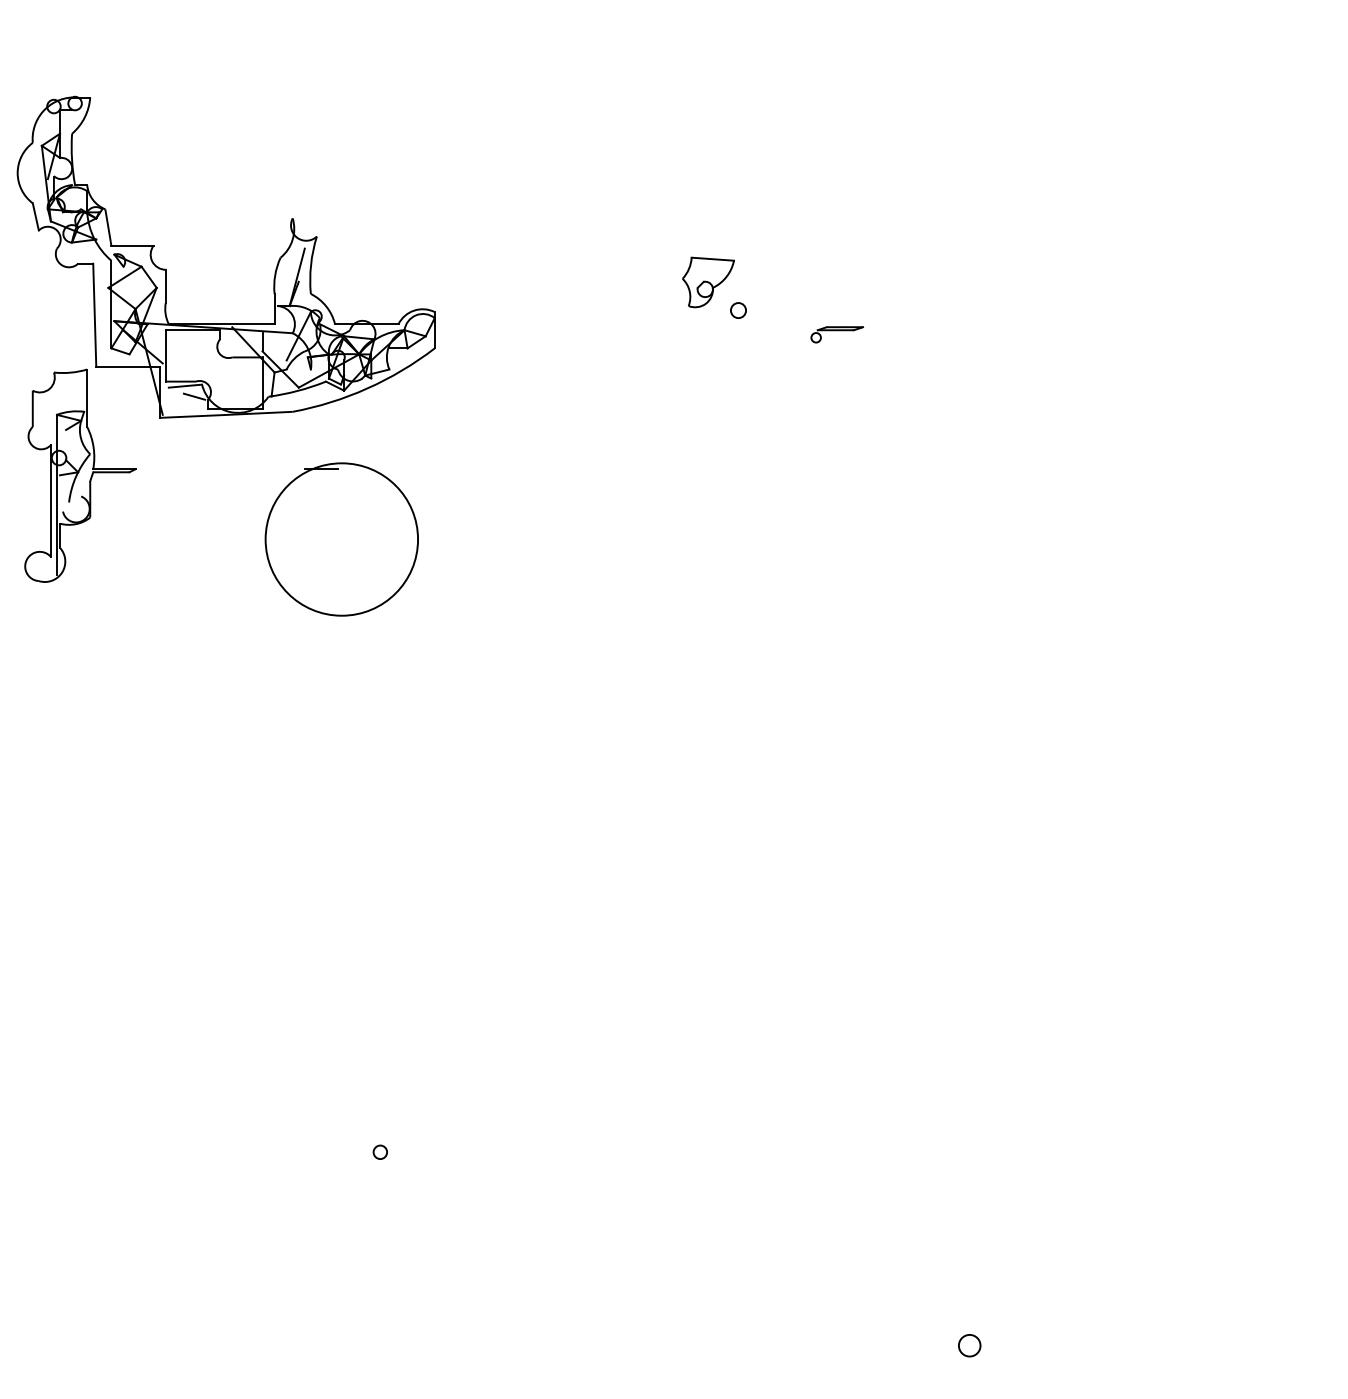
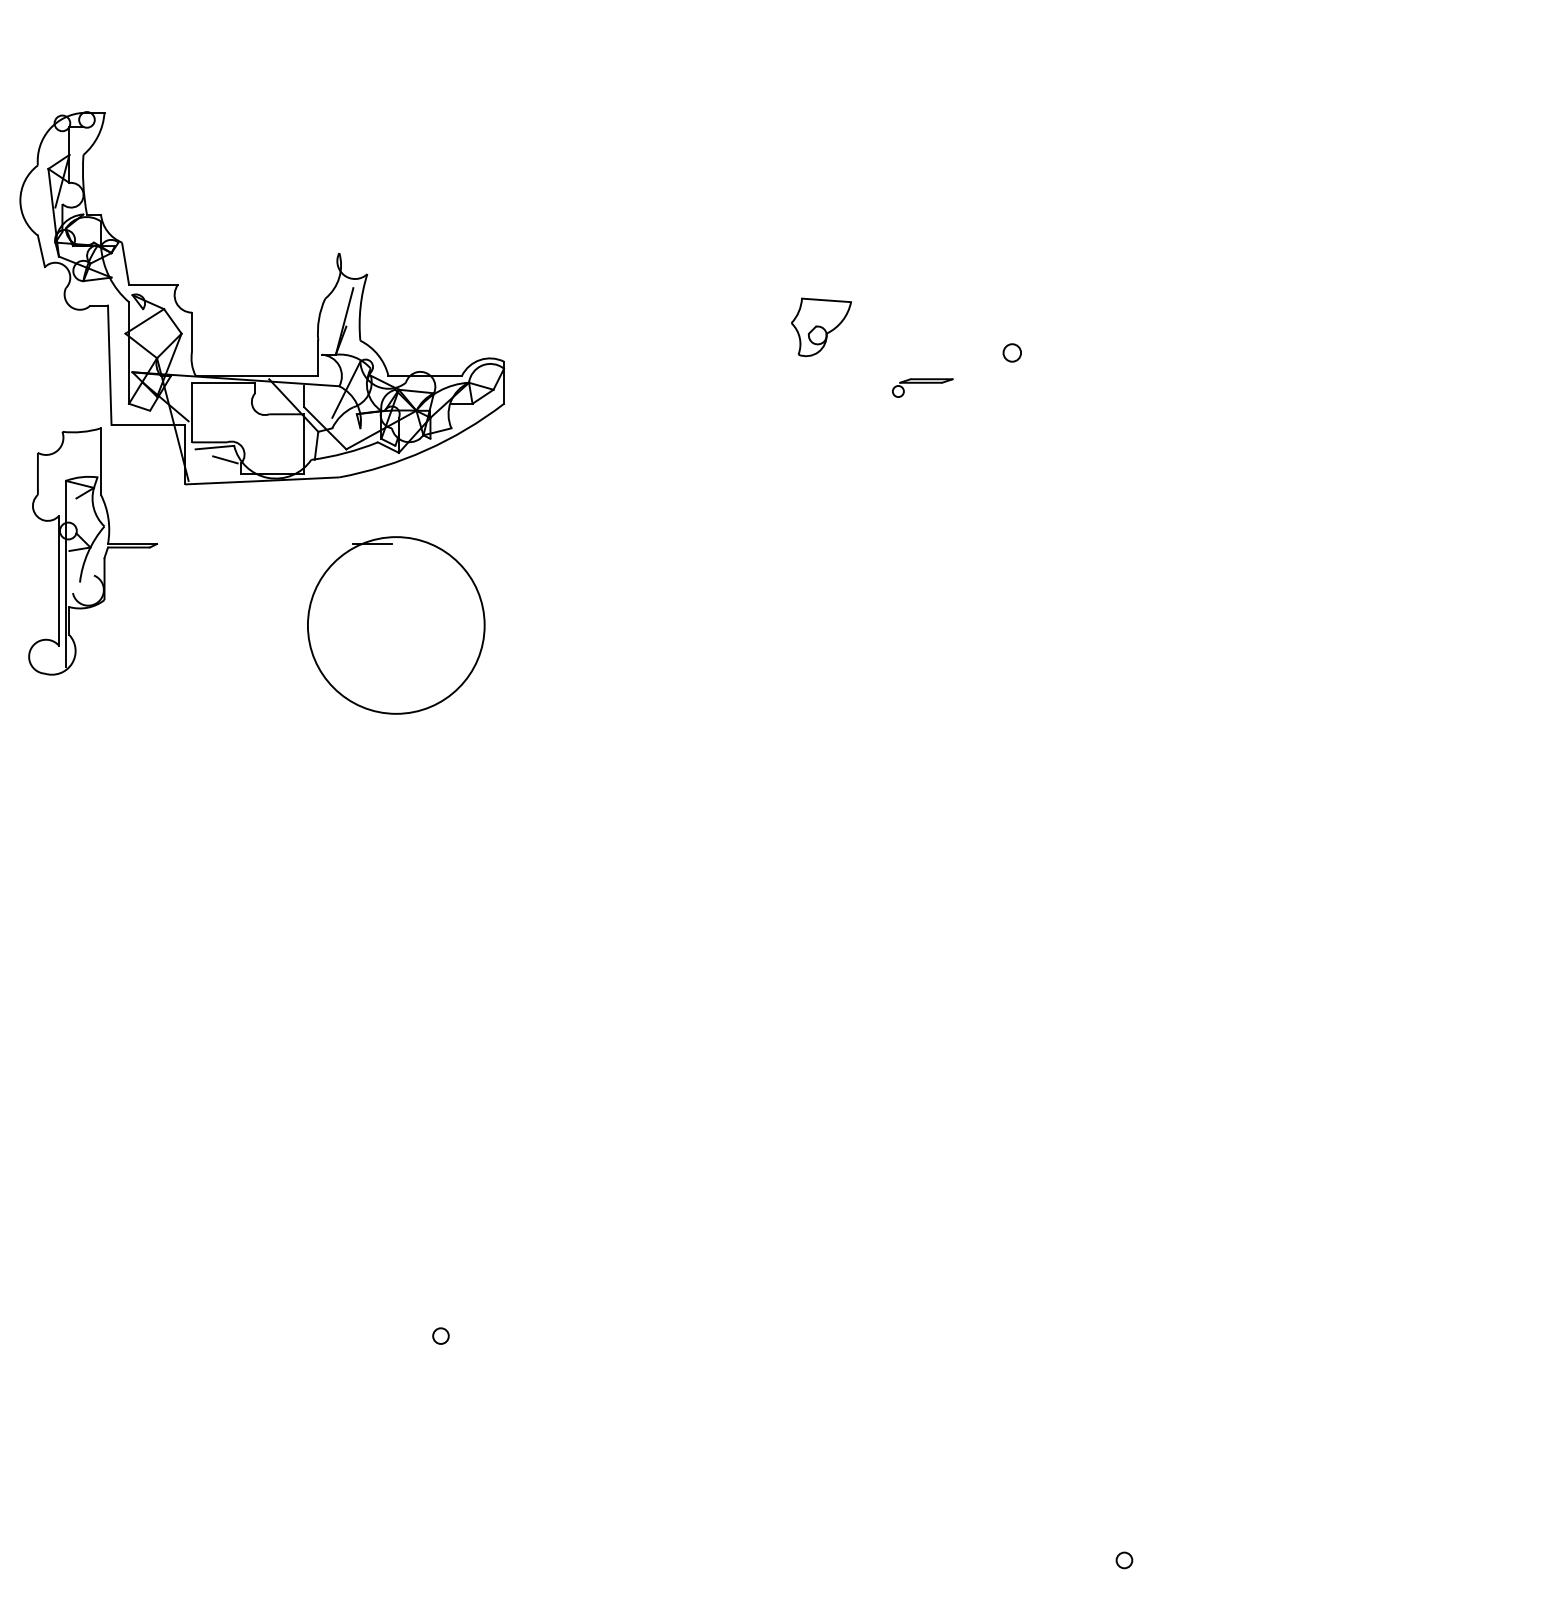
circle: (737, 310) -> (1011, 352), moved
part: (836, 334) -> (922, 387), moved
circle: (969, 1345) -> (1124, 1560), size x0.62

